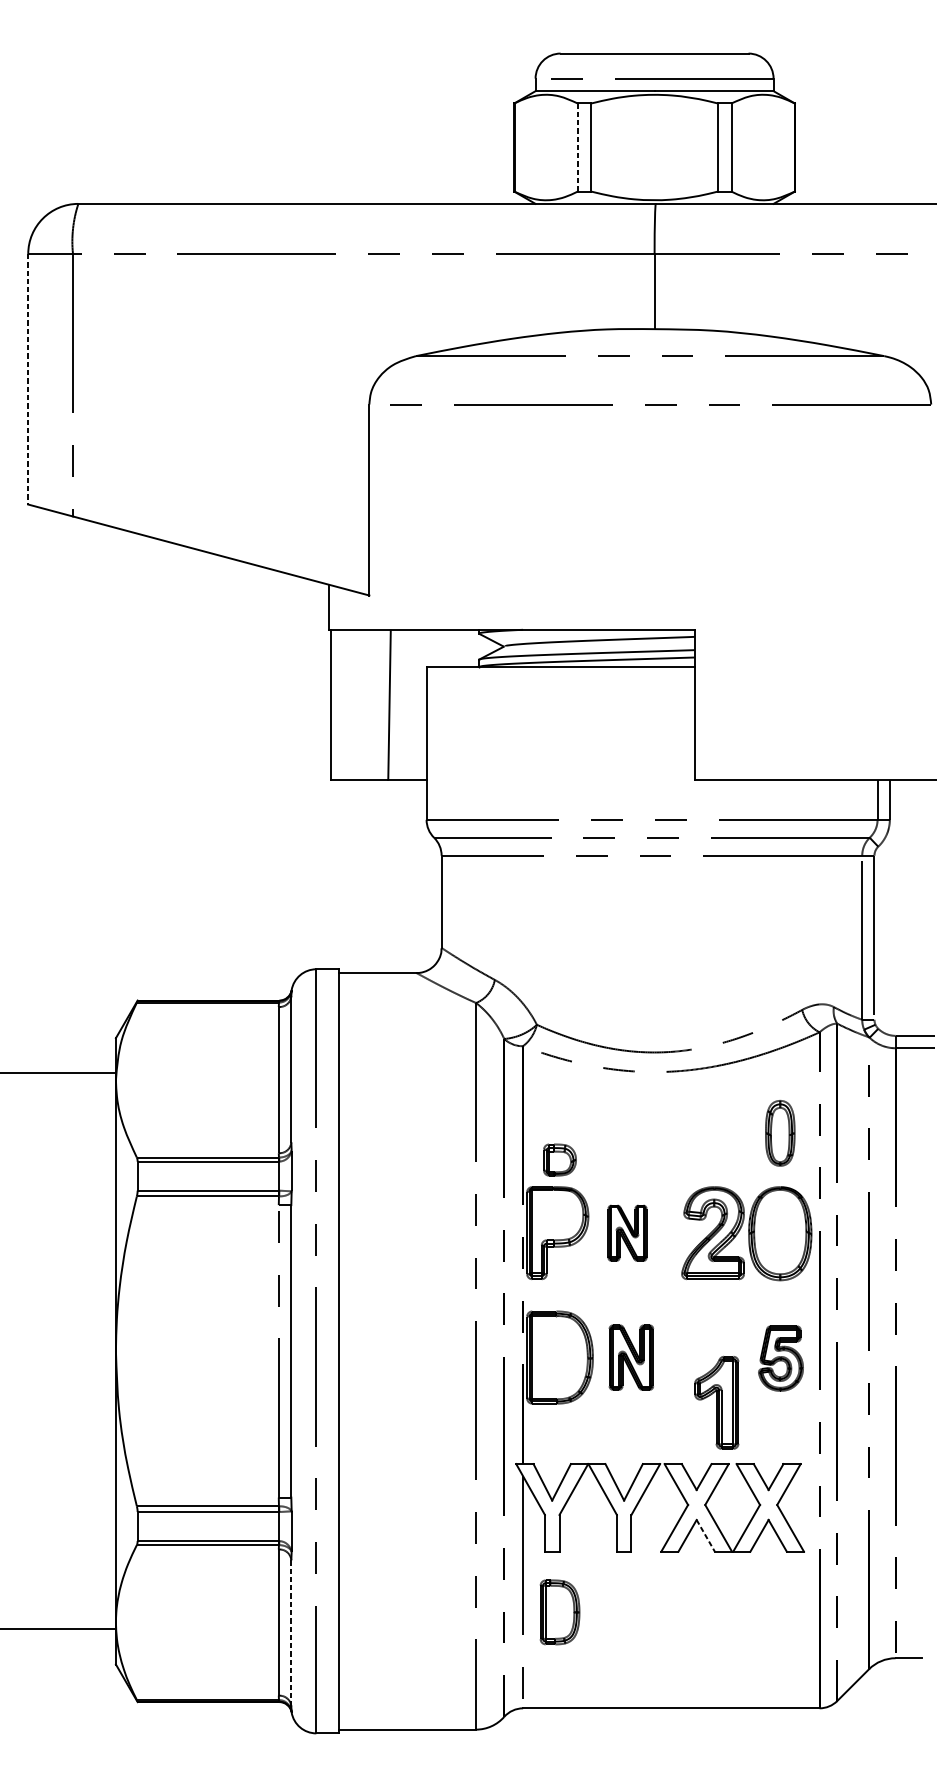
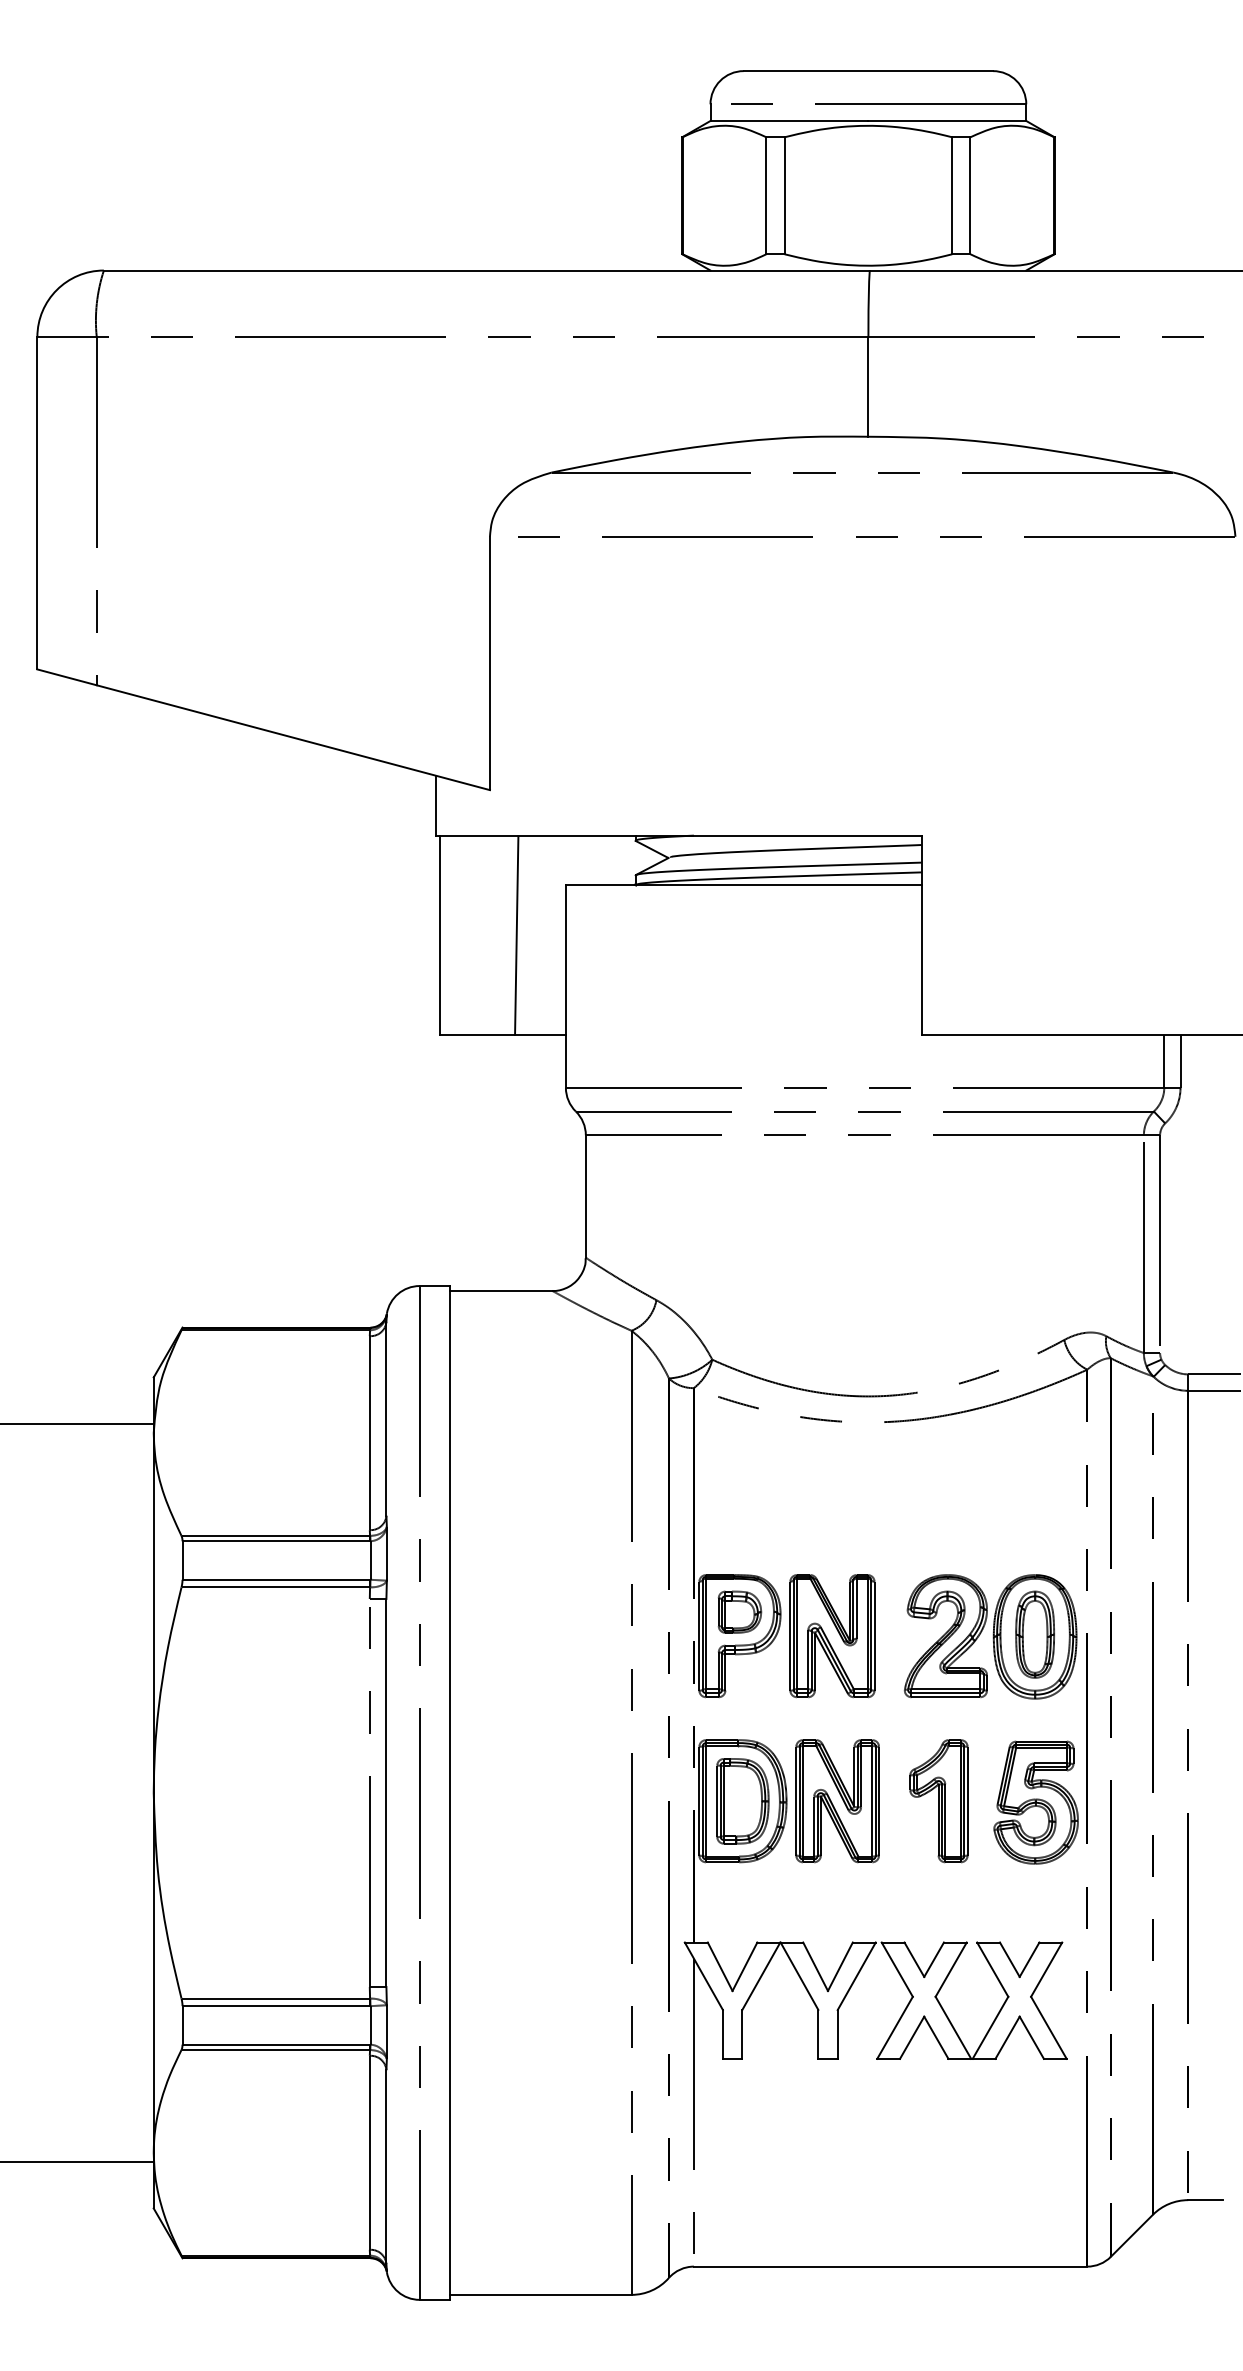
line: (577, 147) -> (766, 195), dashed -> solid
line: (28, 379) -> (37, 503), dashed -> solid
part: (779, 1133) -> (1034, 1634), moved
part: (559, 1159) -> (739, 1611), moved
part: (627, 1233) -> (832, 1636), size x1.67
part: (631, 1357) -> (837, 1801), size x1.43
part: (780, 1358) -> (1035, 1802), size x1.43
part: (716, 1403) -> (938, 1801), moved
line: (705, 1536) -> (936, 2038), dashed -> solid
part: (559, 1612) -> (742, 1801), moved
line: (291, 1633) -> (386, 2167), dashed -> solid

